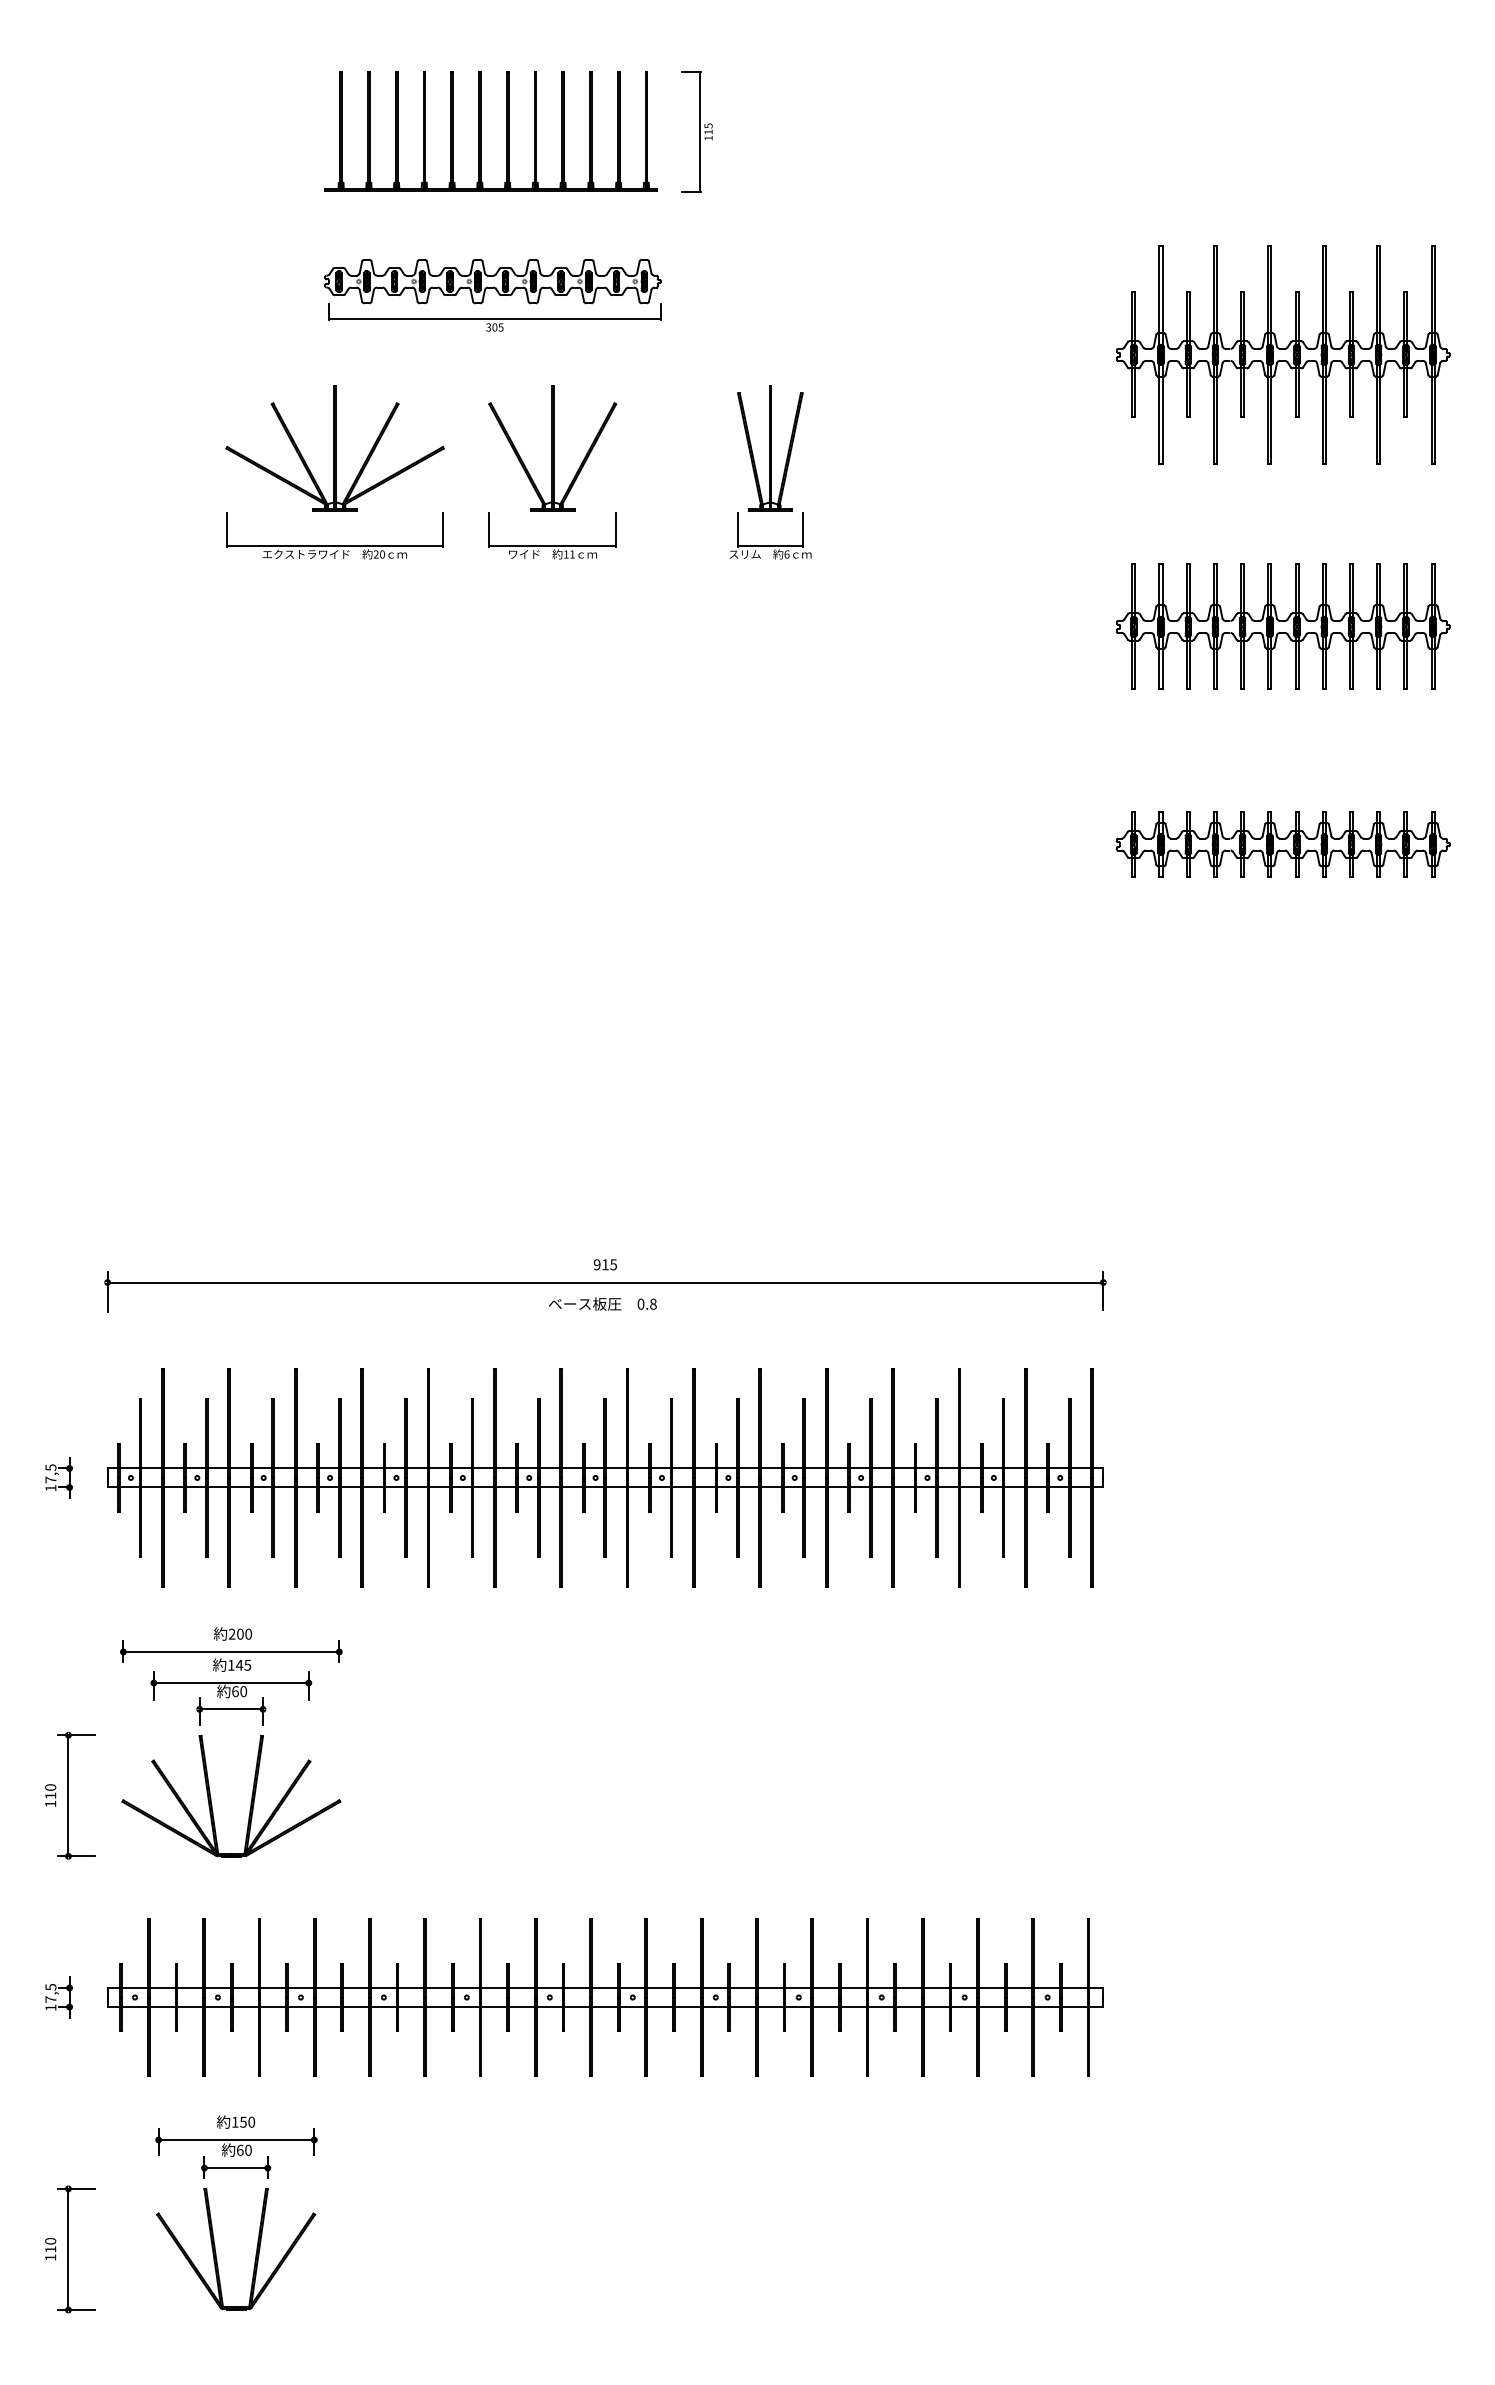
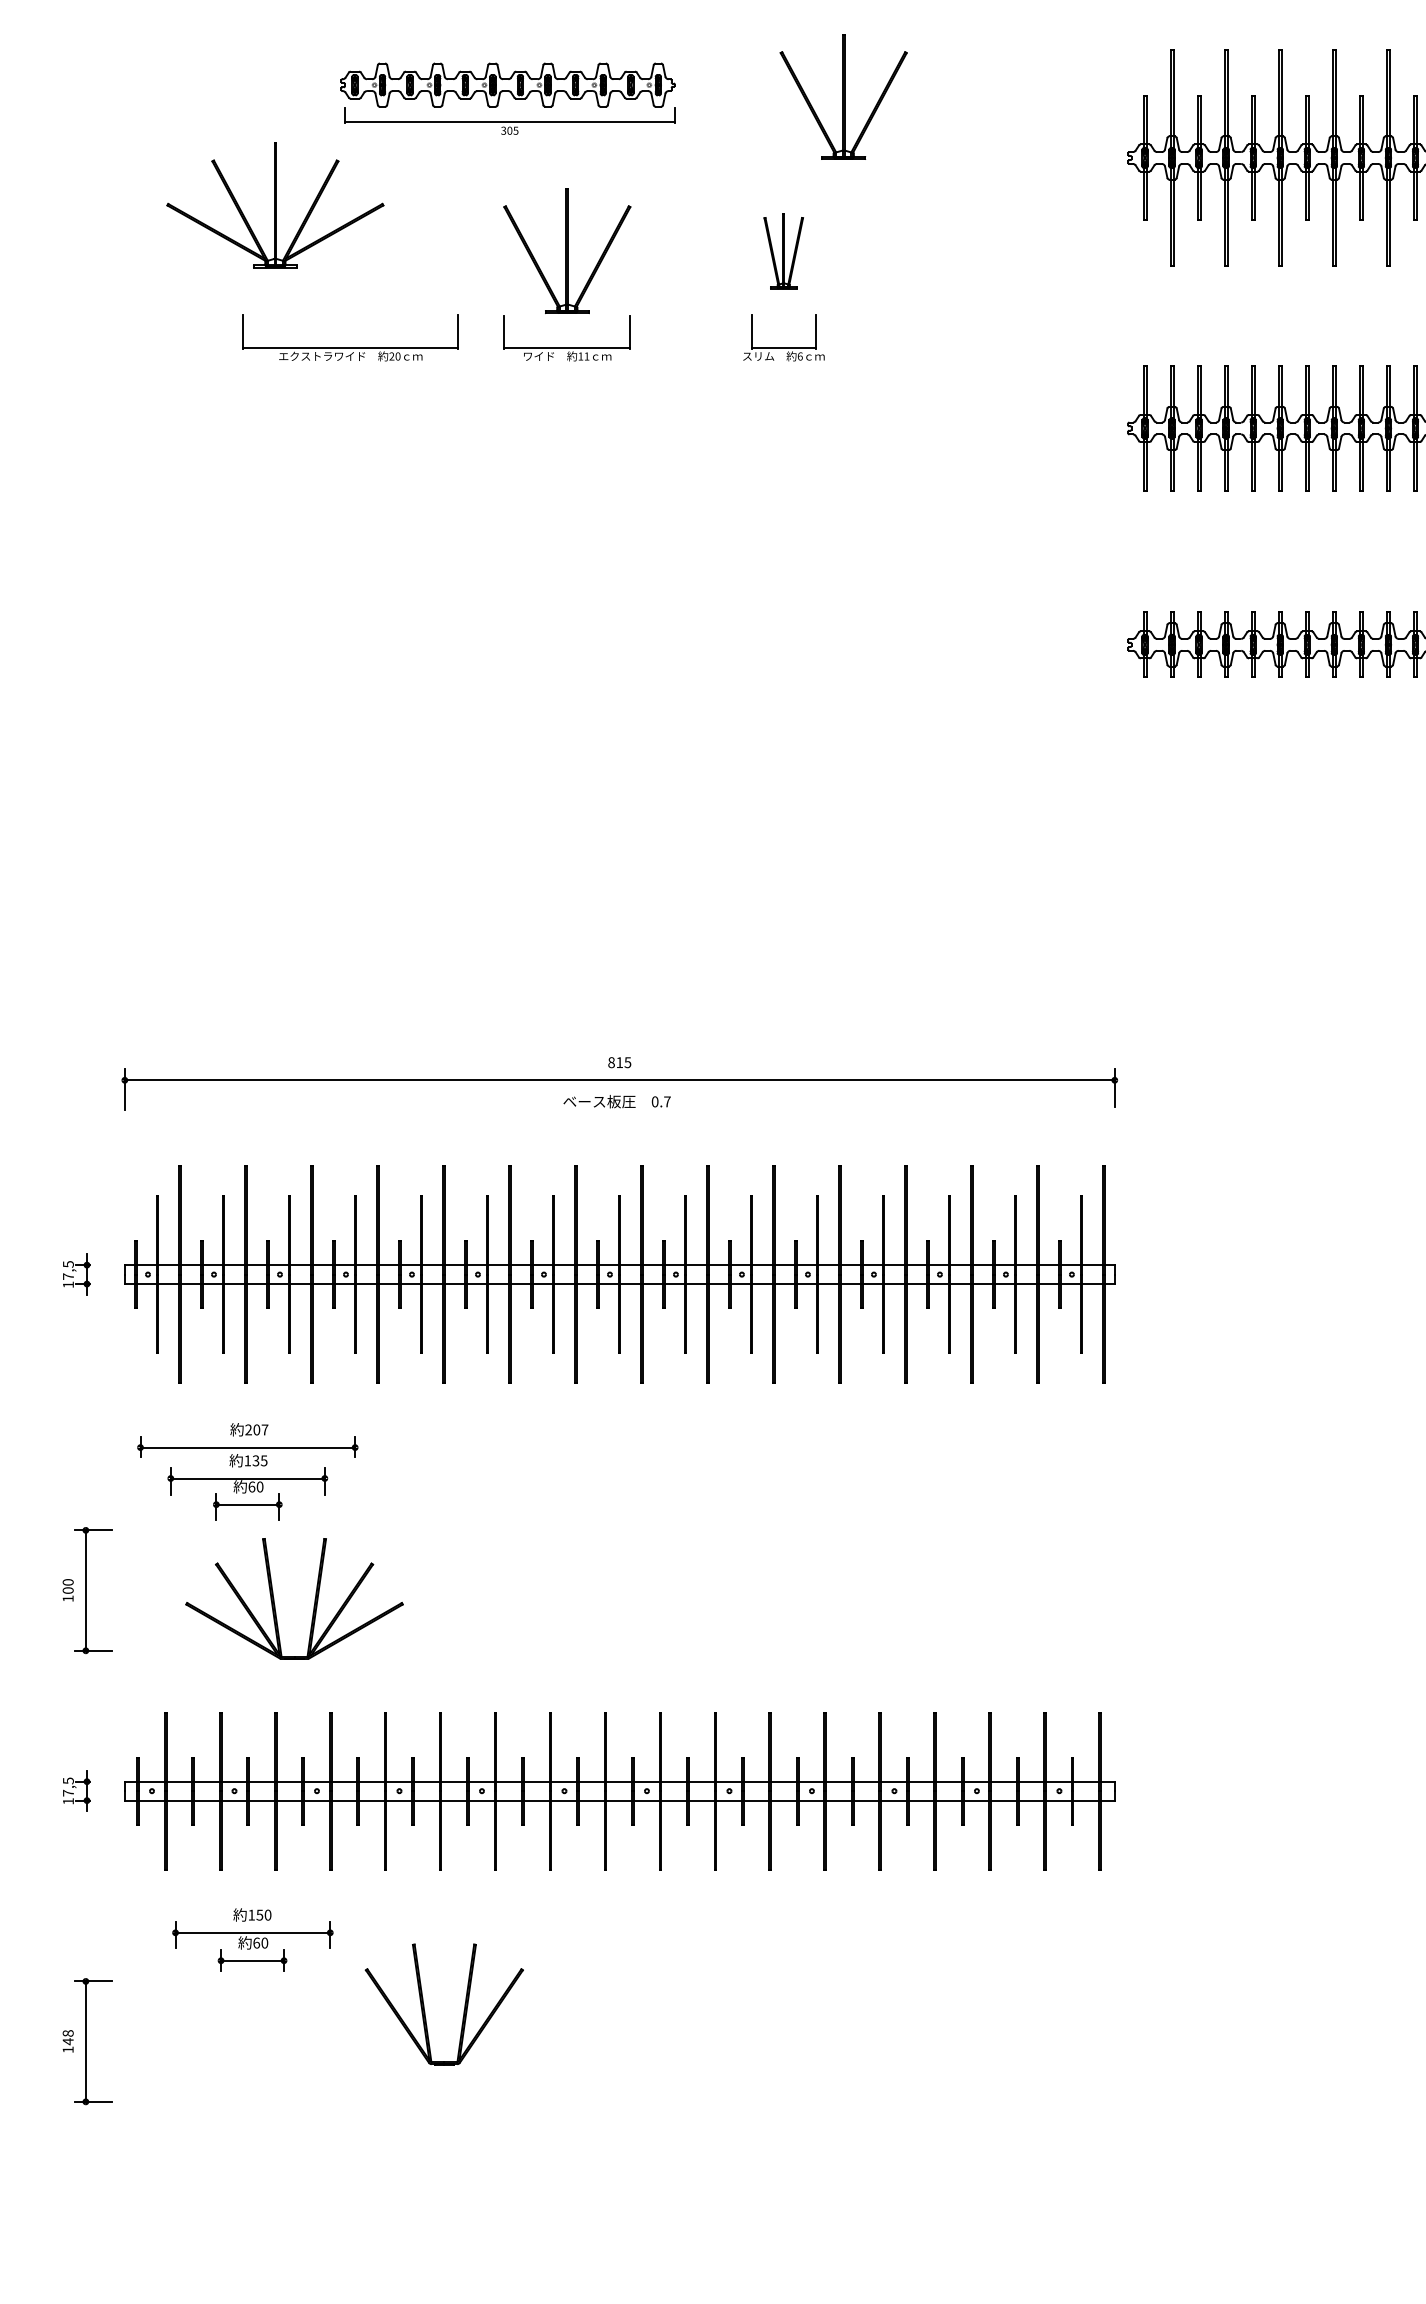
part: (830, 293) -> (843, 97), added
part: (334, 448) -> (274, 205), moved
part: (770, 448) -> (783, 251), size x0.6
text: (596, 1264) -> (610, 1062), 915 -> 815
text: (653, 1303) -> (667, 1101), 0.8 -> 0.7
text: (248, 1633) -> (264, 1429), 200 -> 207
text: (239, 1664) -> (255, 1460), 145 -> 135
text: (50, 1795) -> (68, 1590), 110 -> 100
part: (251, 1795) -> (314, 1598), moved
text: (50, 2245) -> (68, 2037), 110 -> 148
part: (255, 2253) -> (463, 2008), moved

